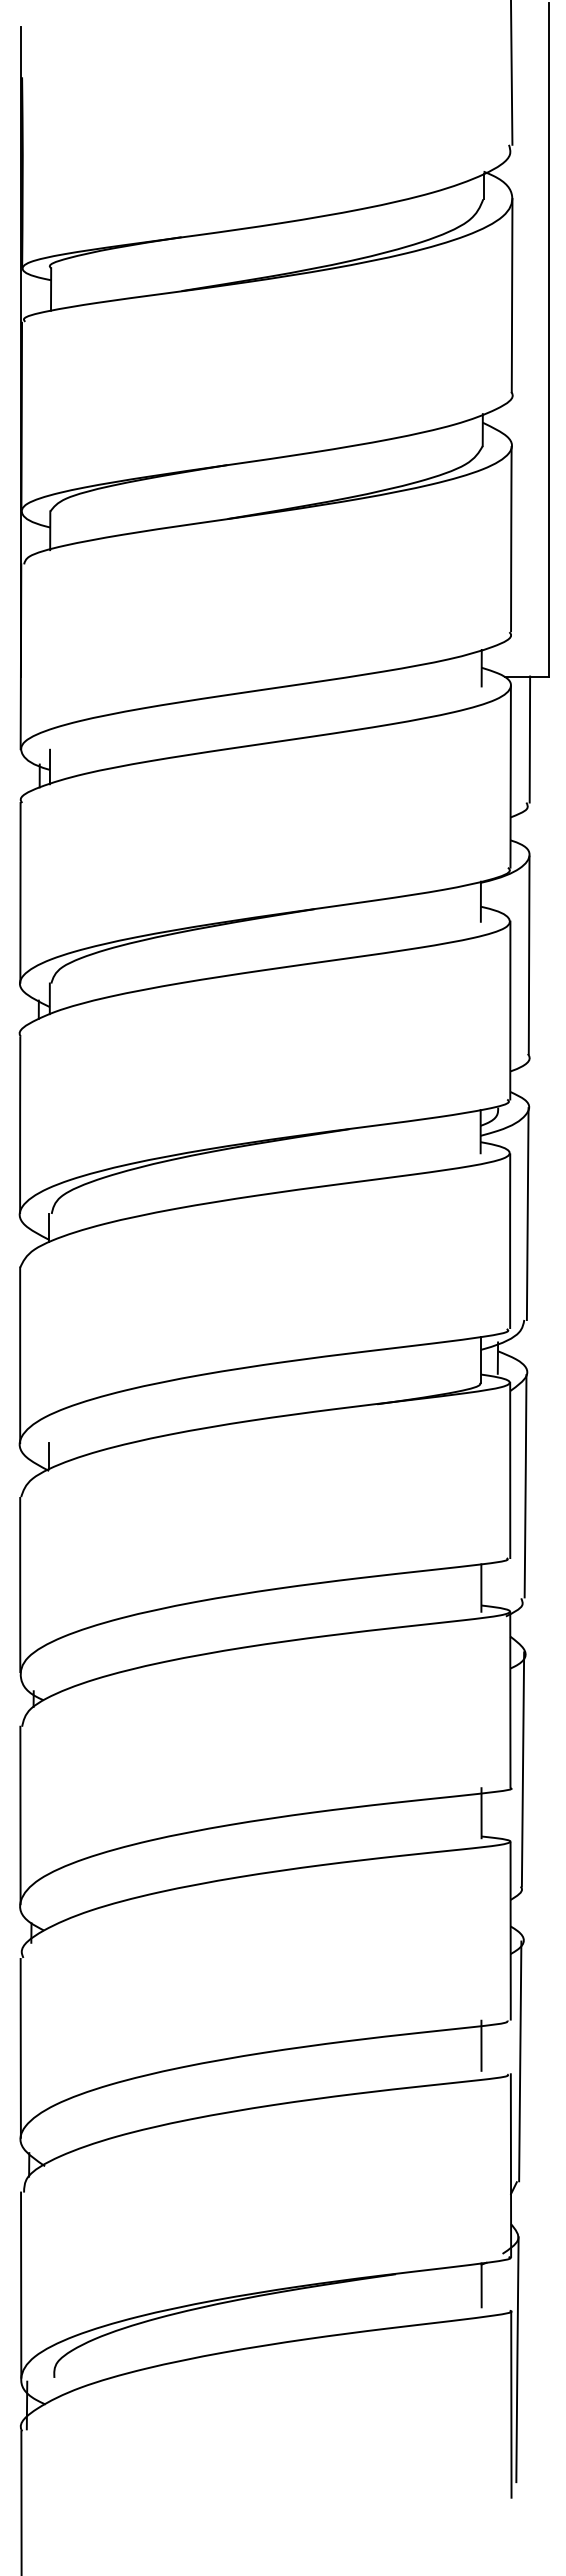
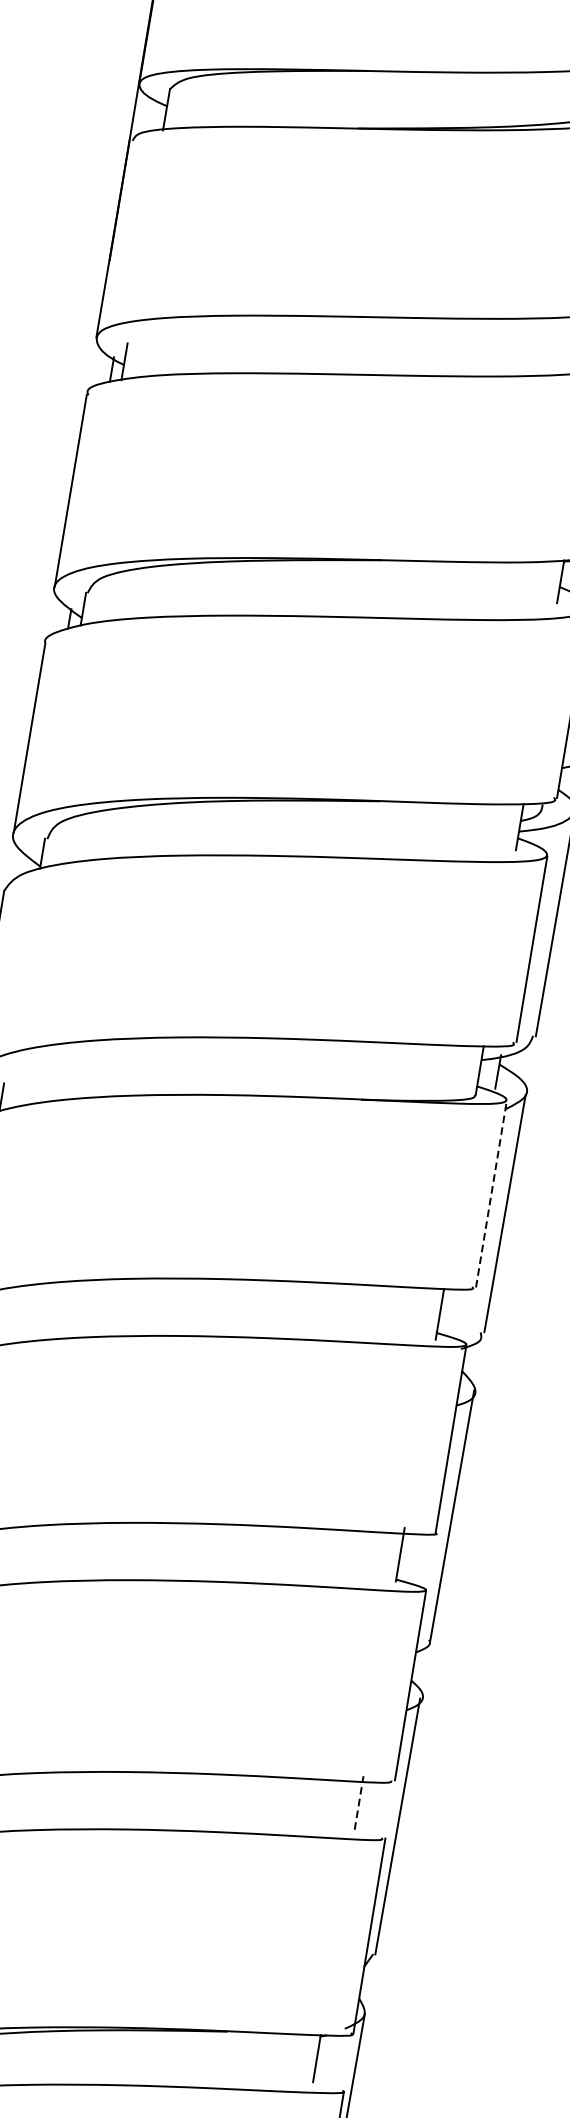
line: (510, 1470) -> (491, 1194), solid -> dashed
line: (481, 2045) -> (359, 1802), solid -> dashed

